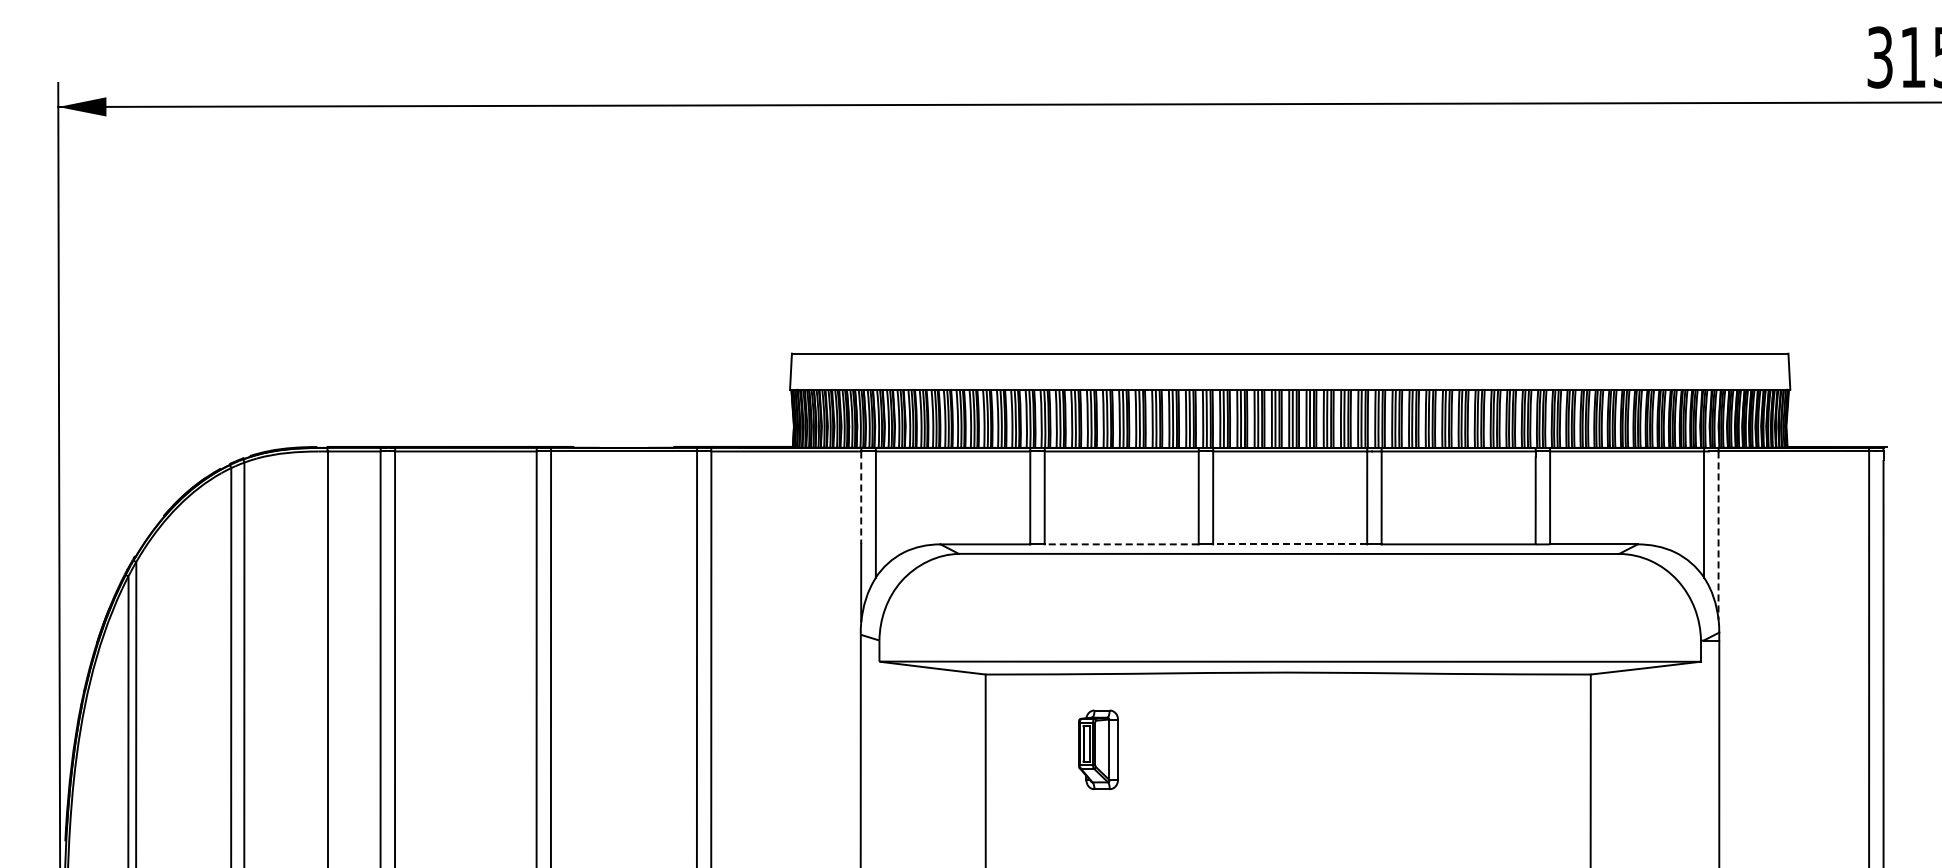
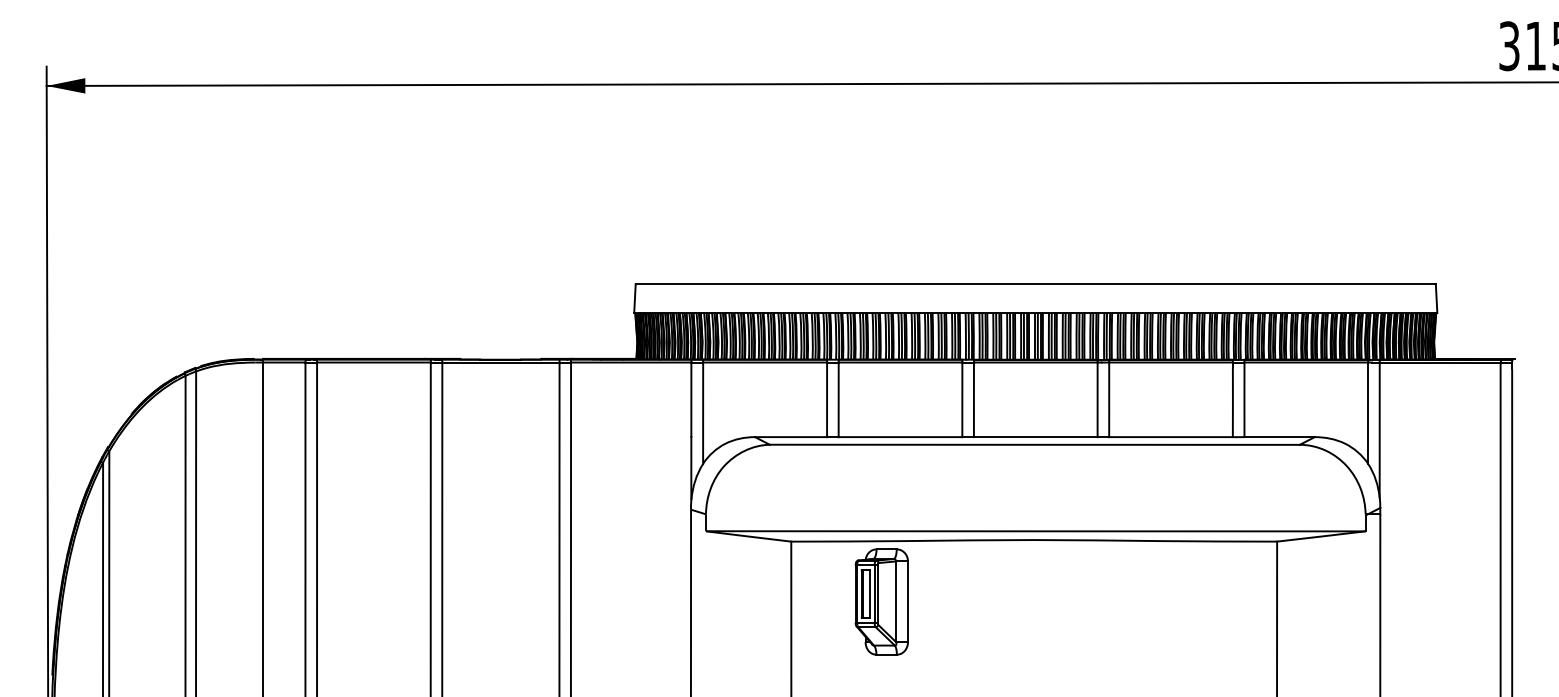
line: (861, 498) -> (691, 400), dashed -> solid
line: (1718, 536) -> (1379, 430), dashed -> solid
line: (1121, 544) -> (900, 437), dashed -> solid
line: (1289, 544) -> (1035, 437), dashed -> solid
part: (1098, 749) -> (881, 601), size x1.67

